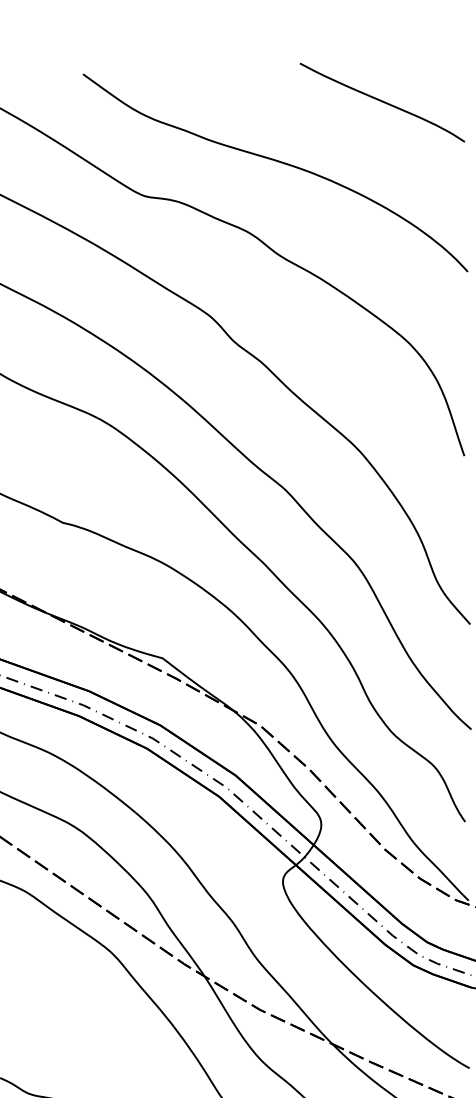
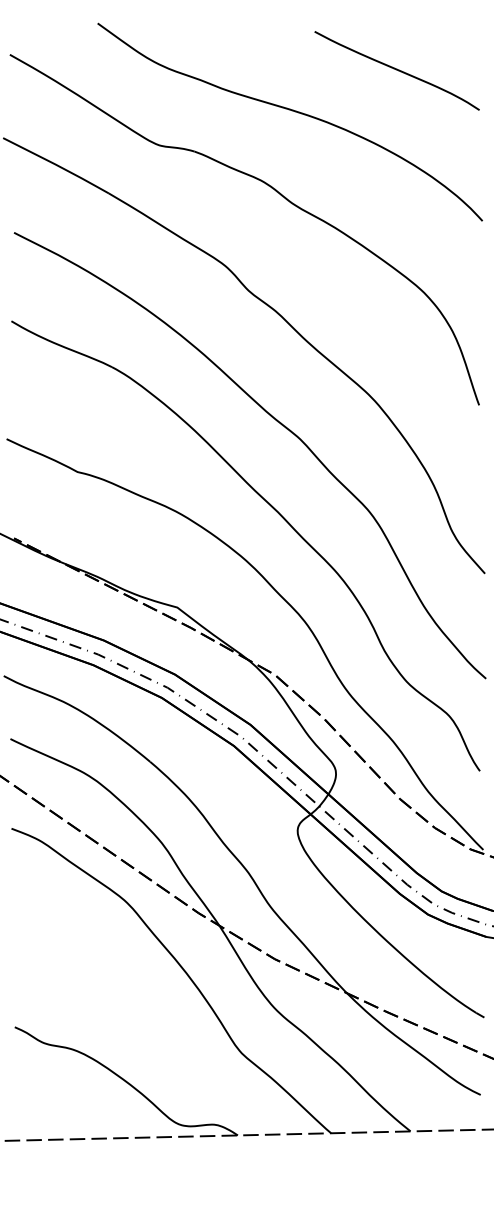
curve: (381, 102) -> (396, 70), moved

